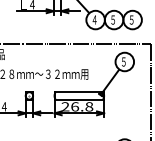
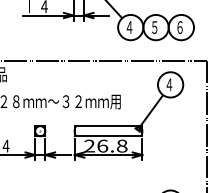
text: (131, 19) -> (179, 26), ５ -> ６
text: (123, 61) -> (168, 84), ５ -> ４

